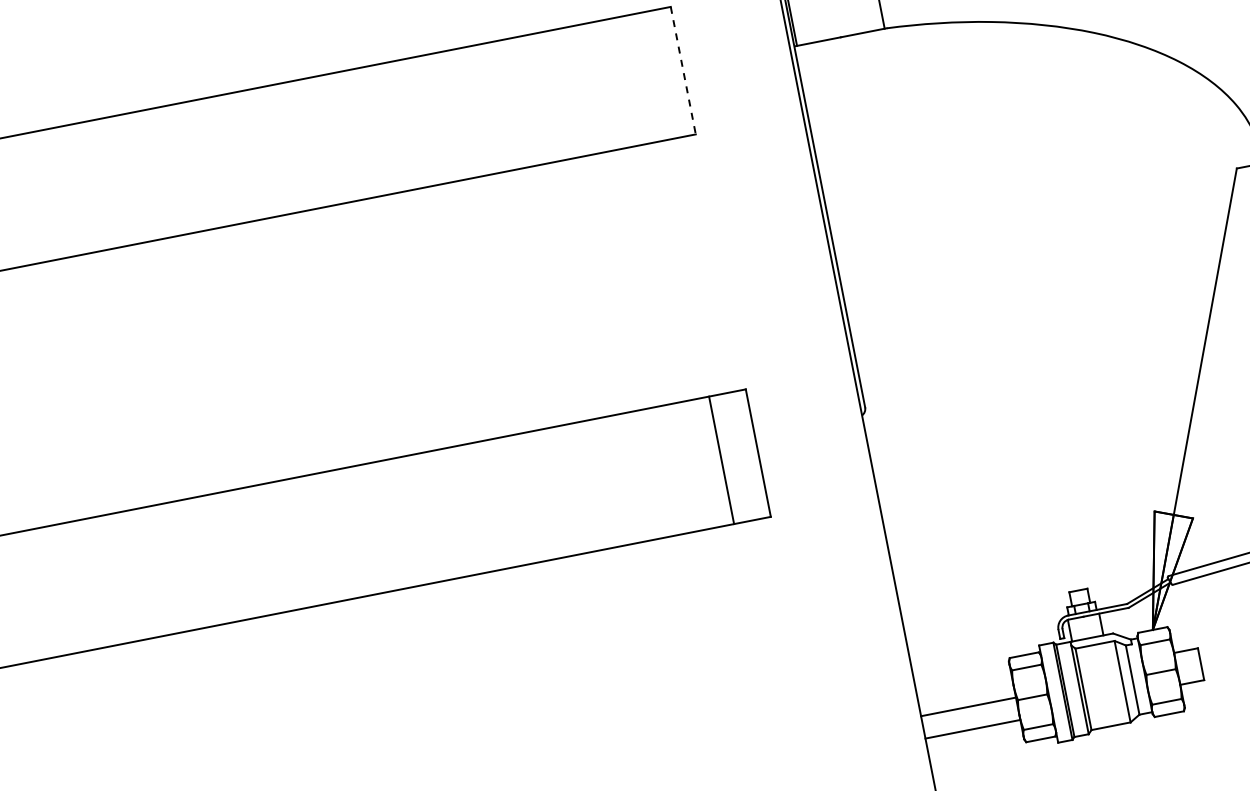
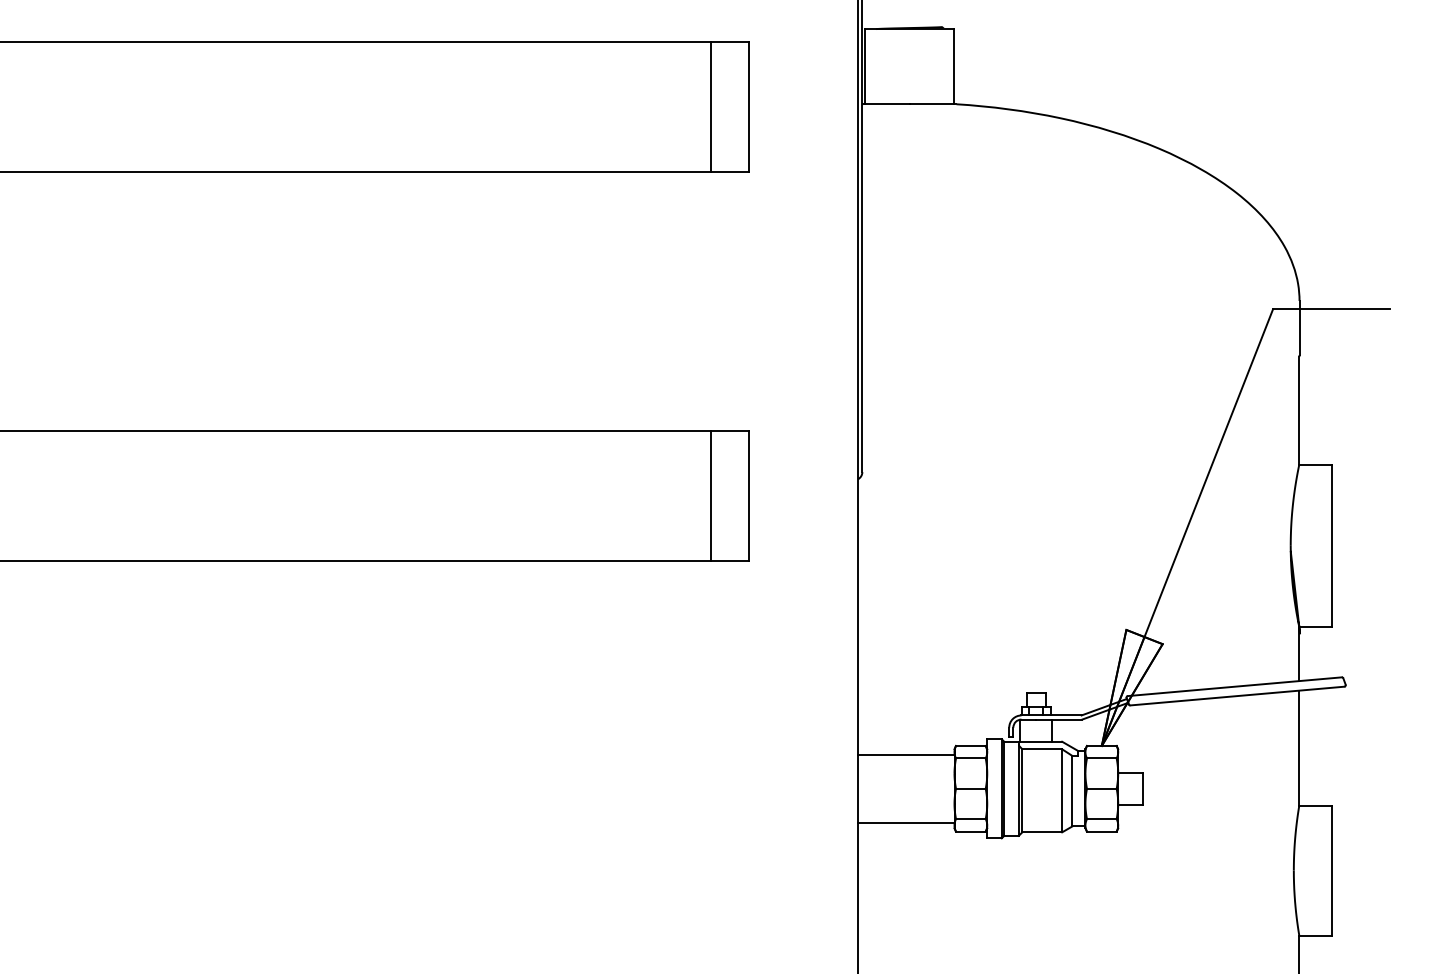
line: (683, 70) -> (748, 106), dashed -> solid
line: (646, 77) -> (711, 106), added
line: (967, 706) -> (905, 822), moved
line: (972, 729) -> (905, 754), moved

